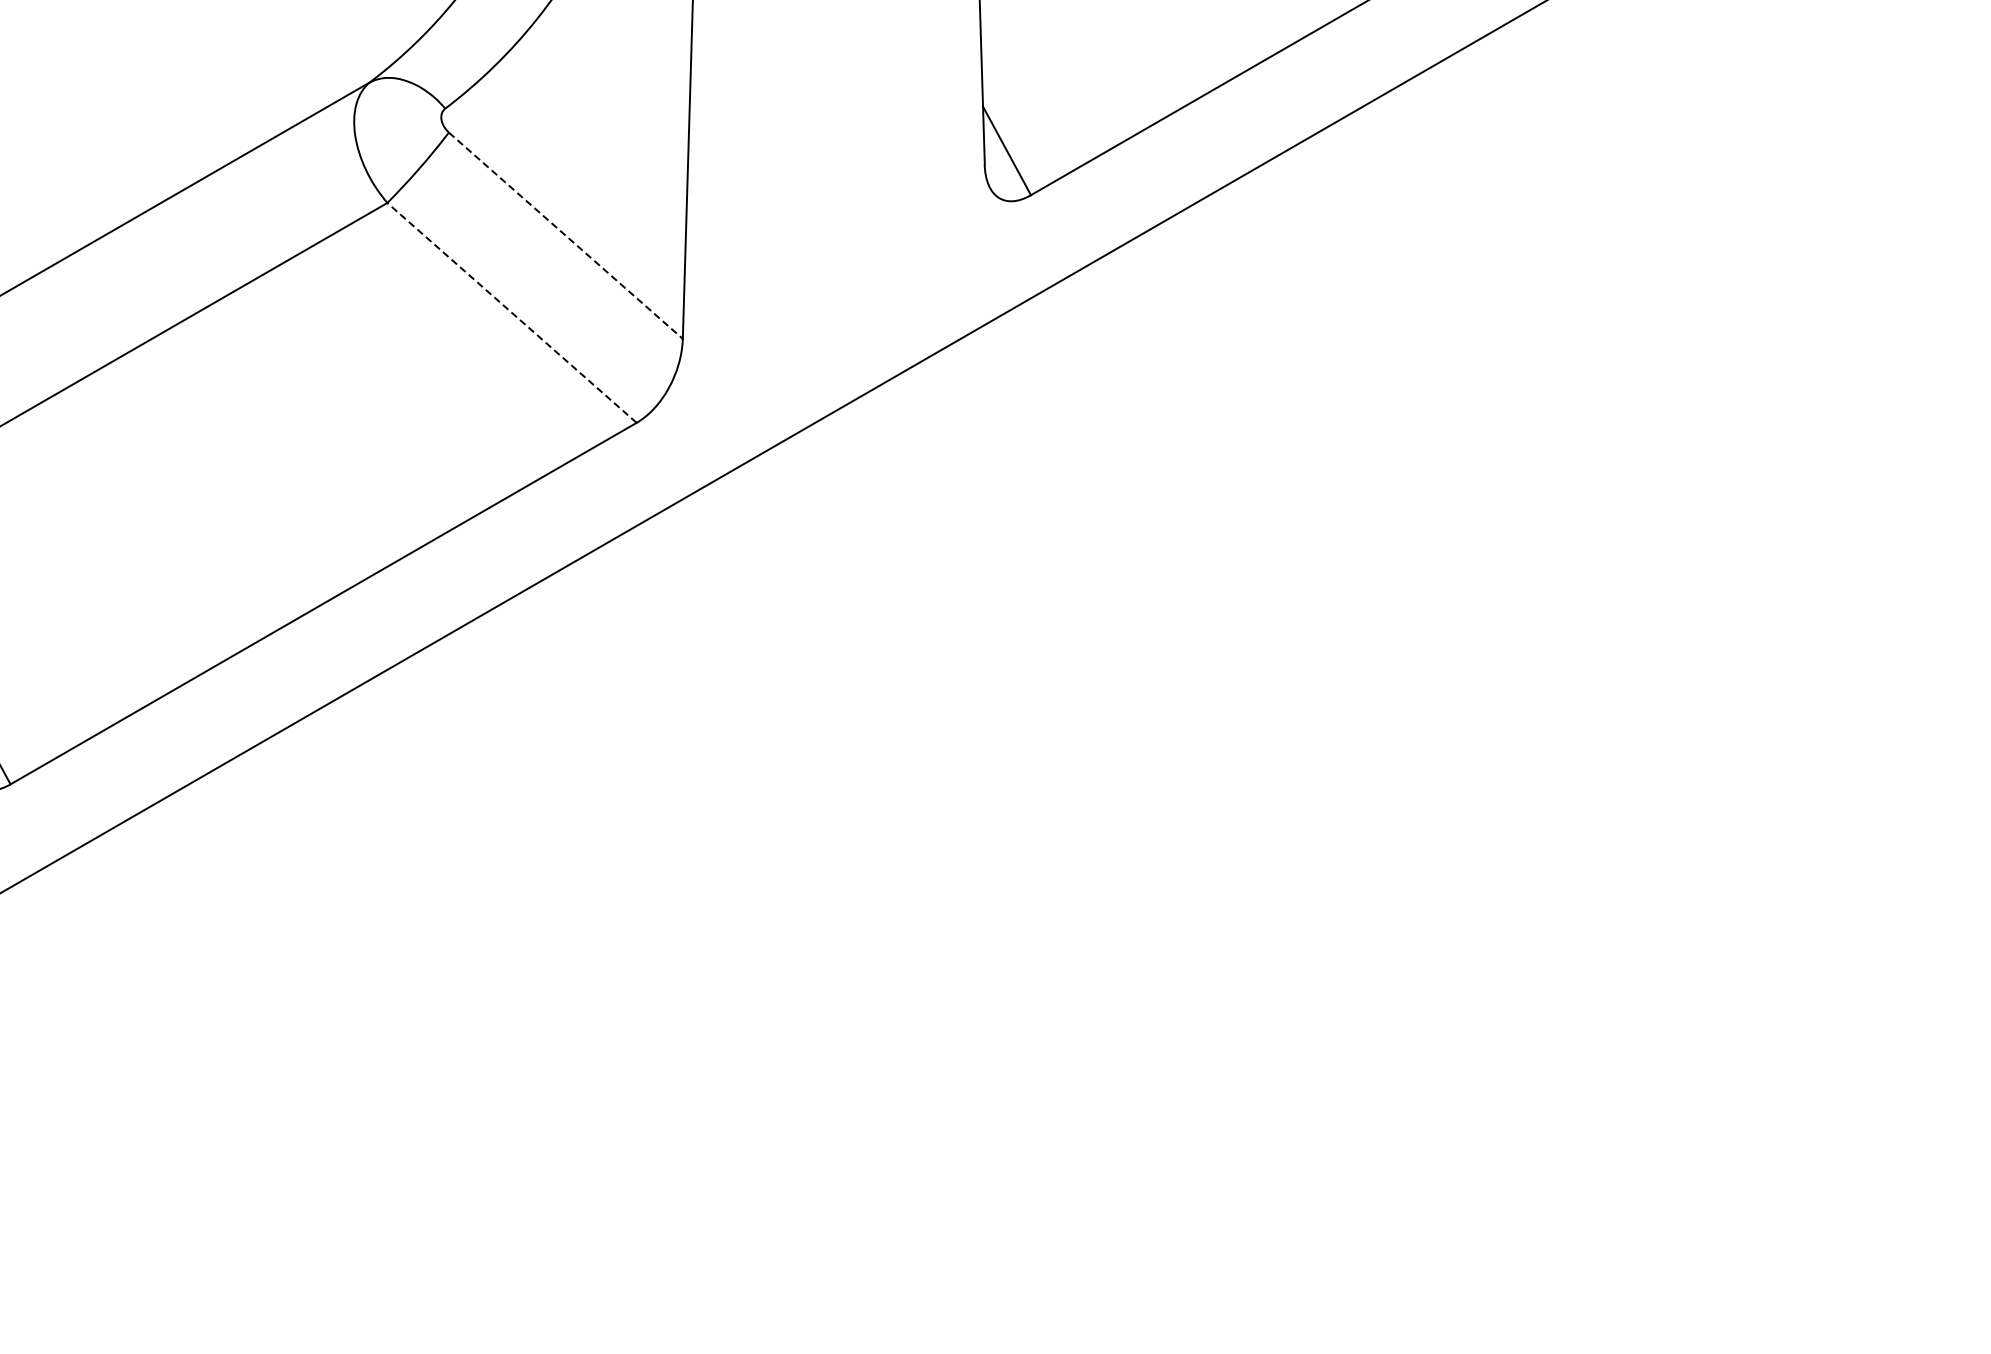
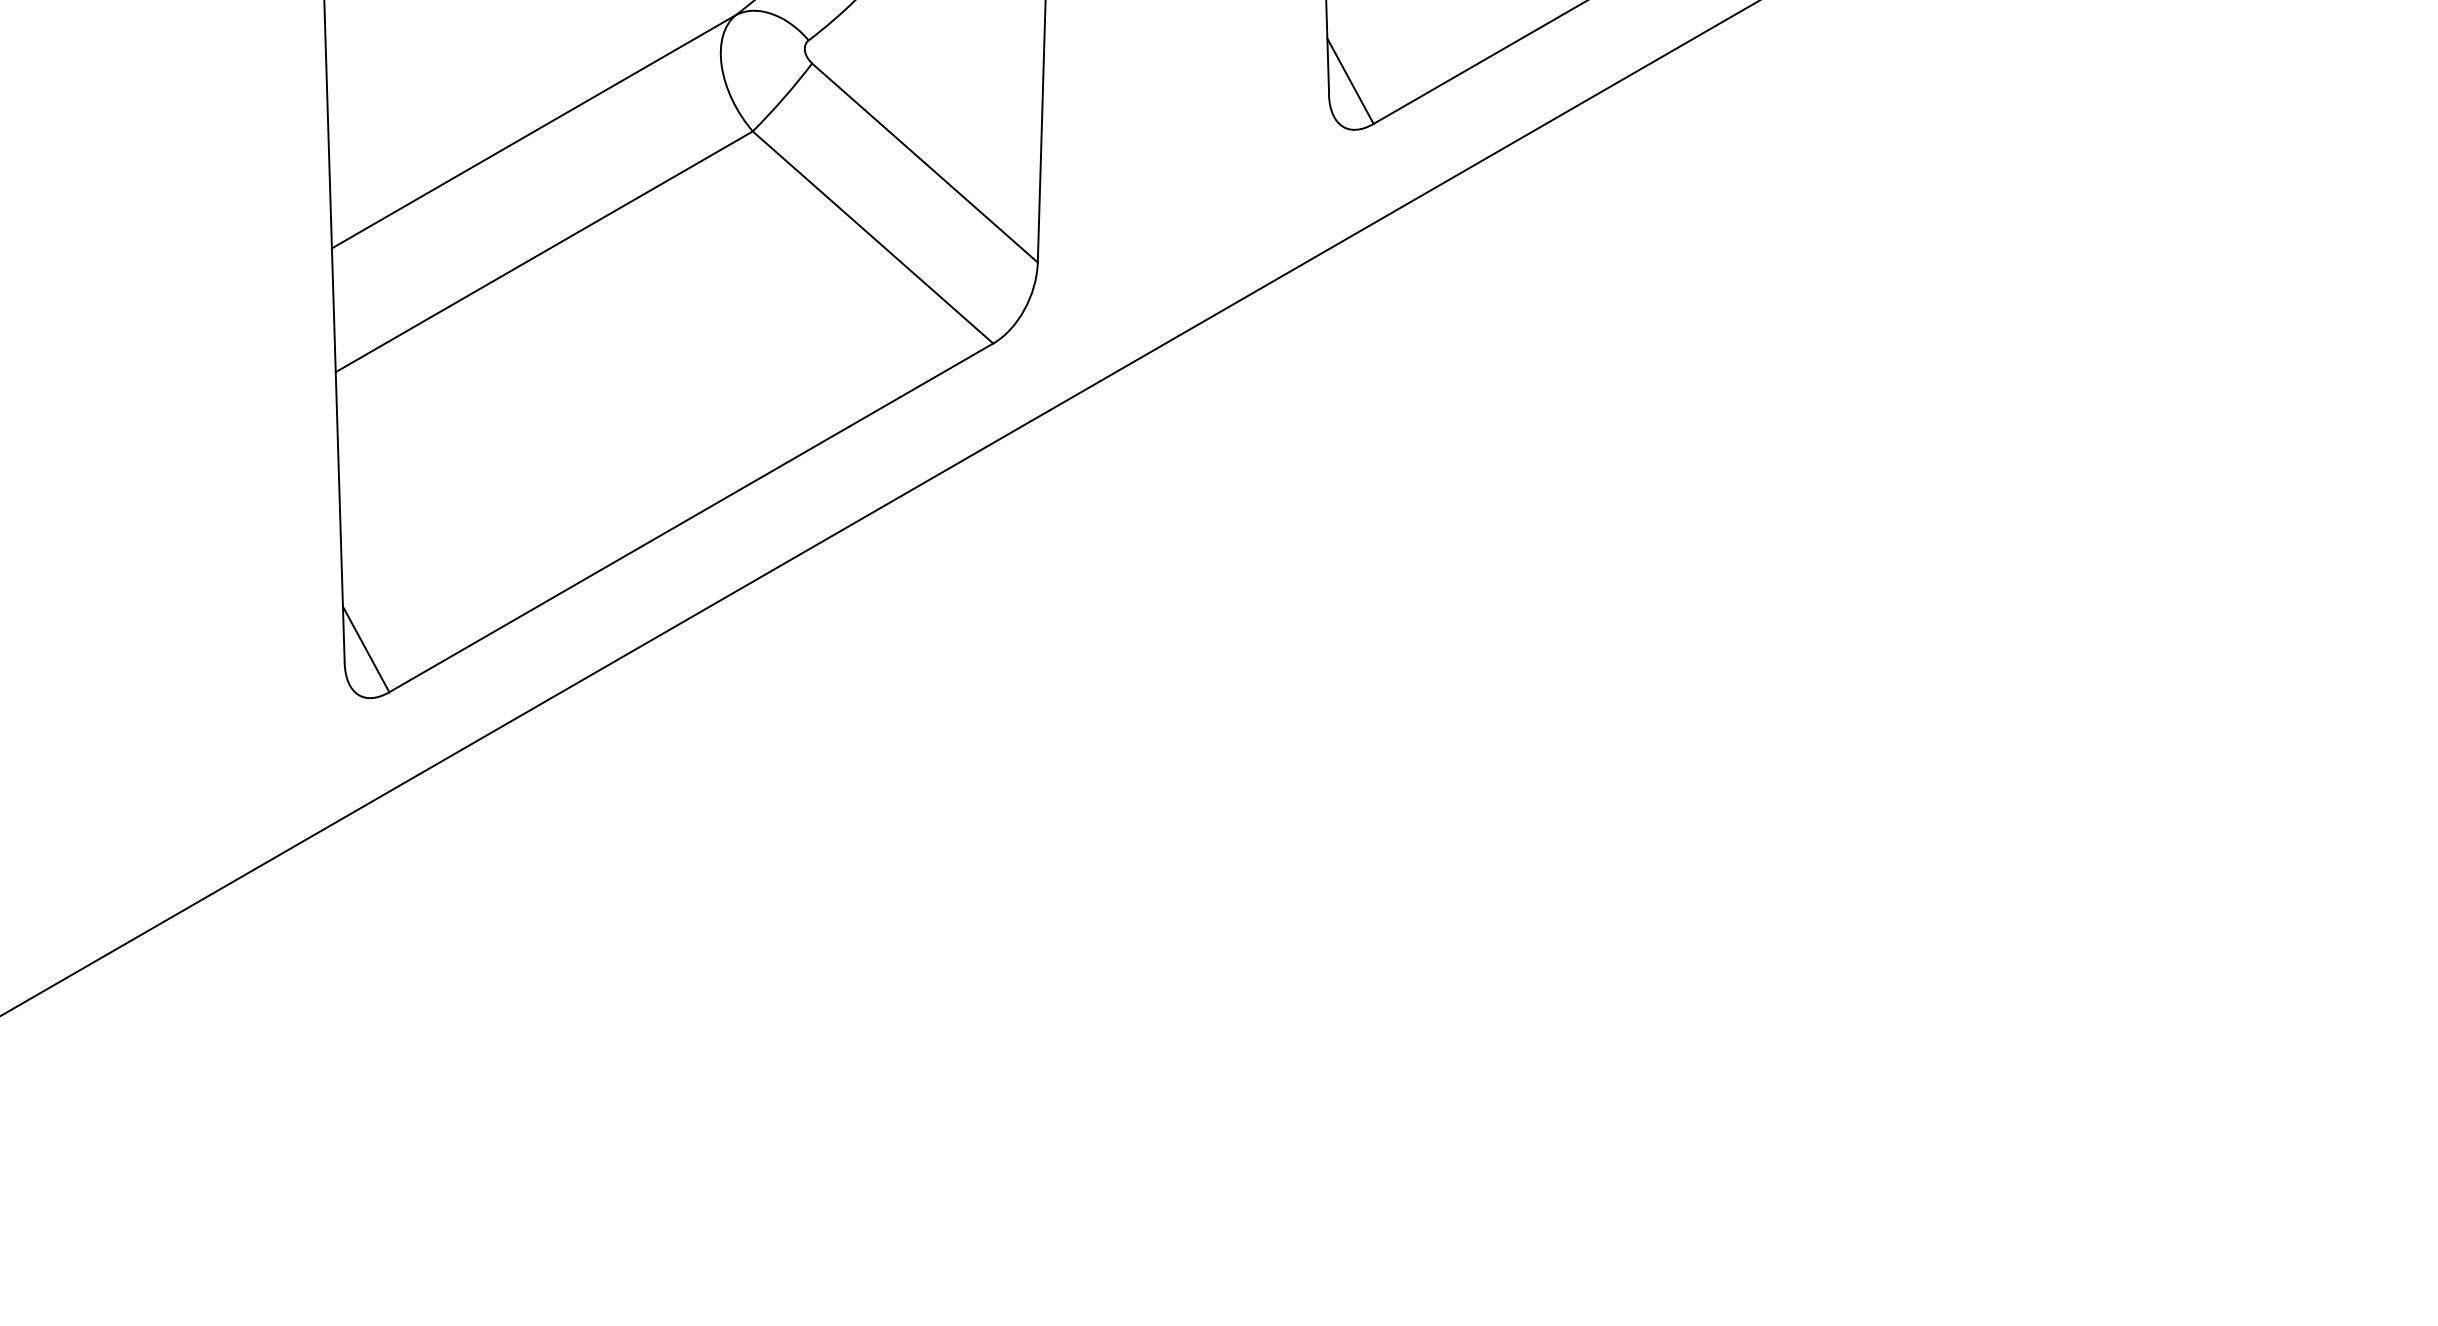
line: (566, 236) -> (925, 163), dashed -> solid
line: (511, 312) -> (872, 237), dashed -> solid

